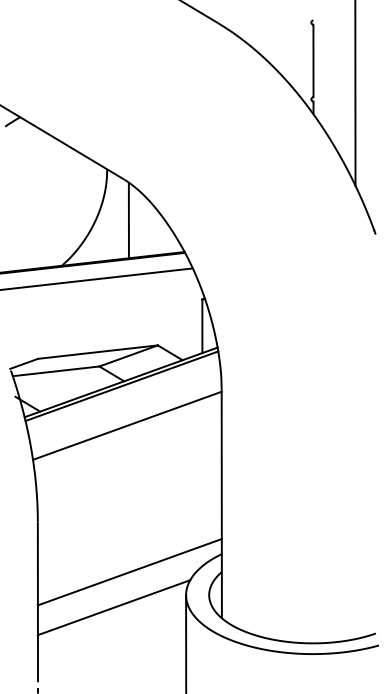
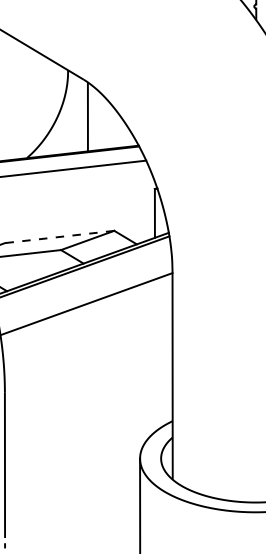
line: (97, 352) -> (59, 237), solid -> dashed
line: (129, 572) -> (88, 437), removed
line: (113, 607) -> (73, 469), removed

